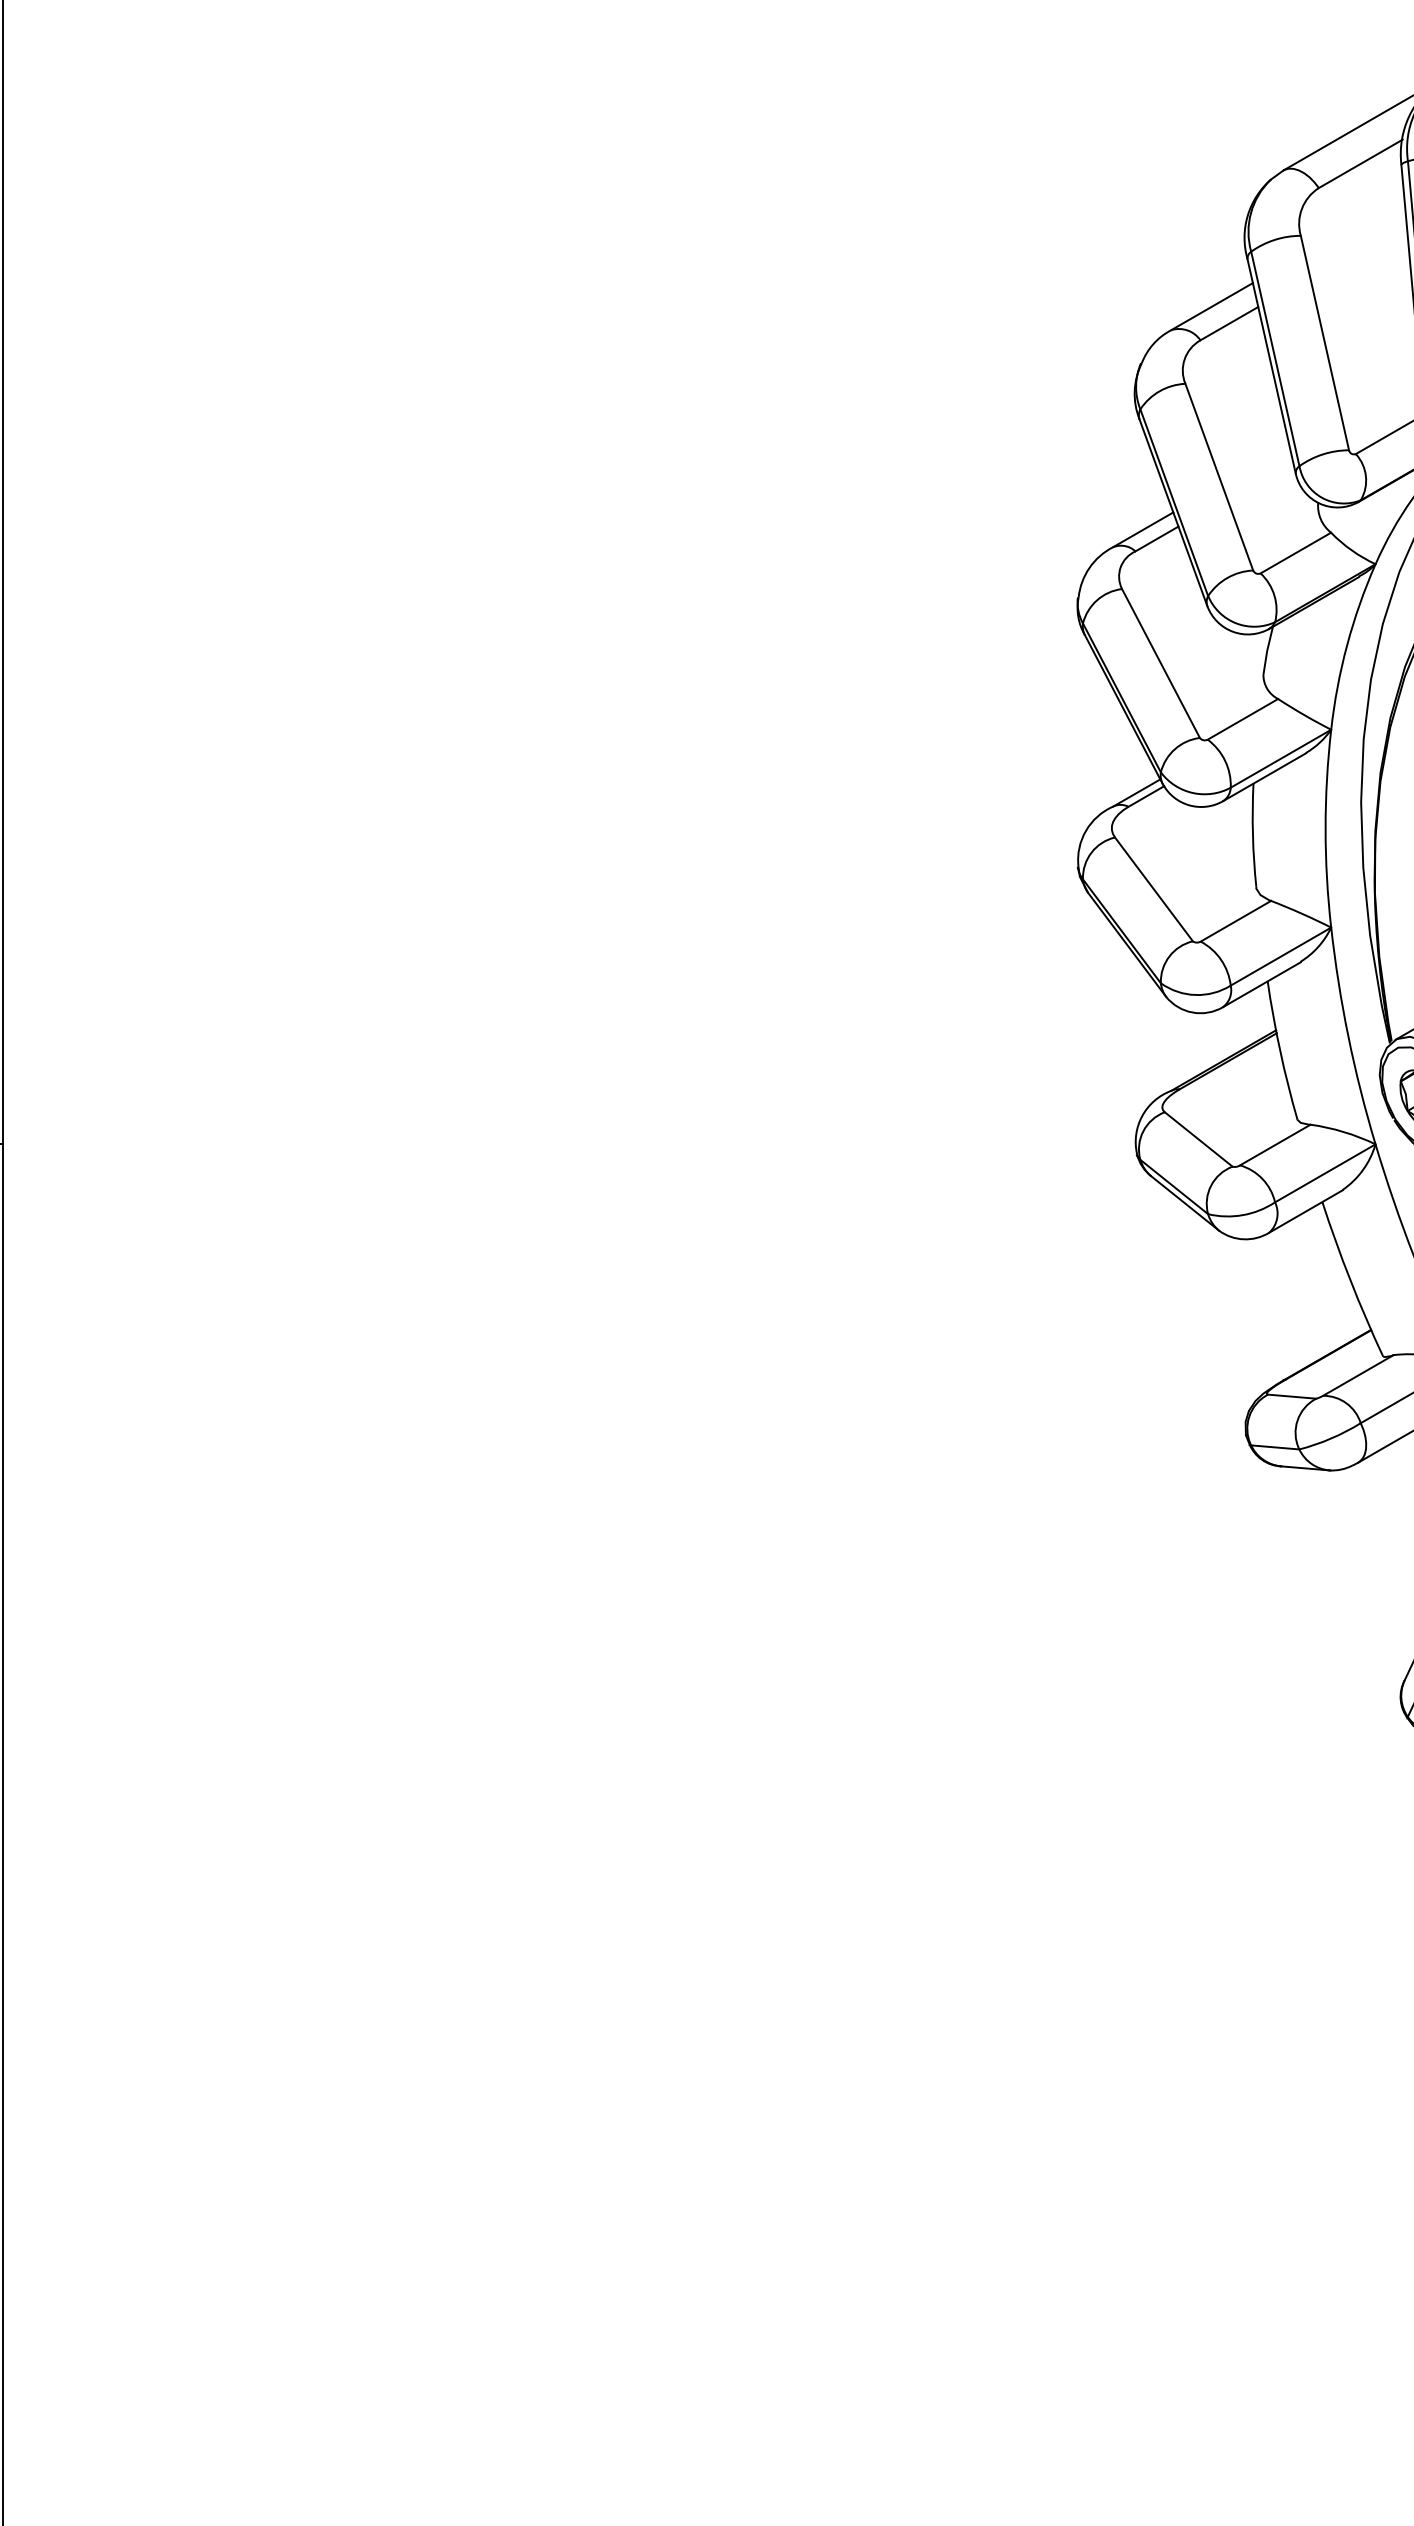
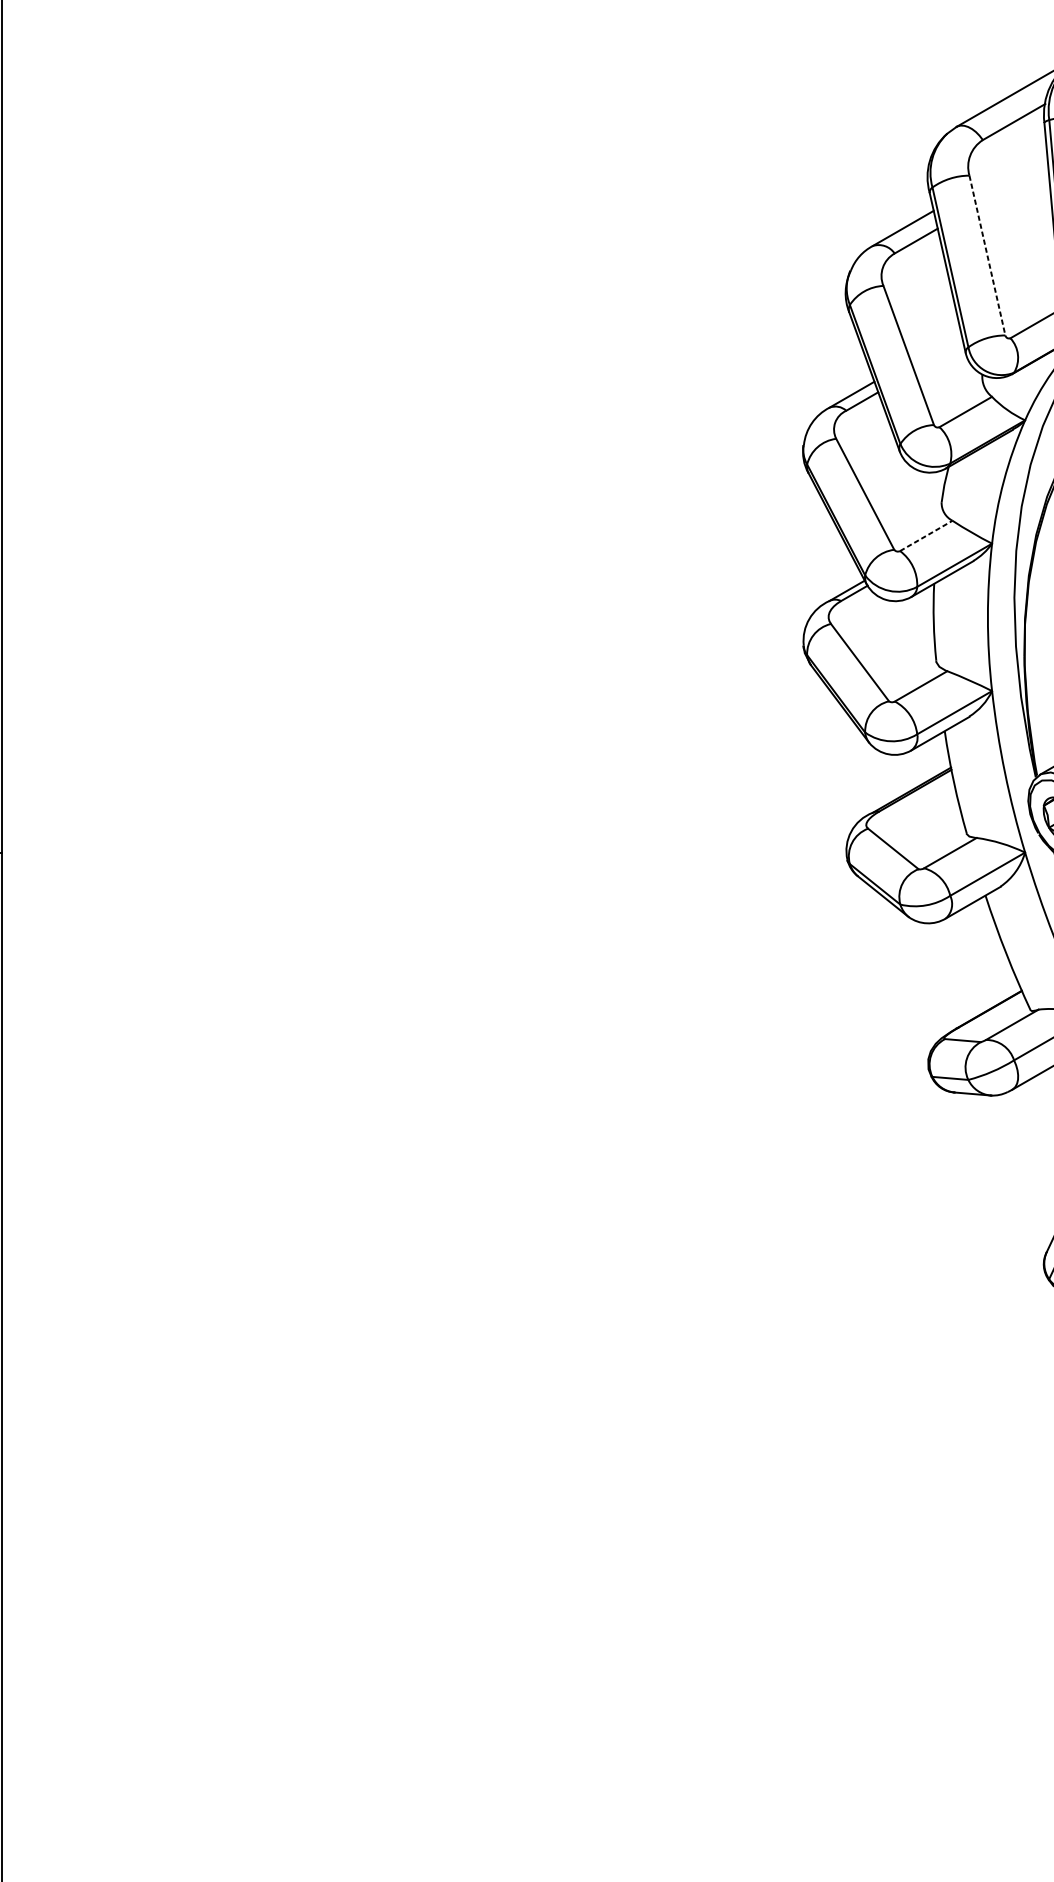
line: (1324, 343) -> (987, 255), solid -> dashed
line: (1242, 719) -> (926, 536), solid -> dashed

